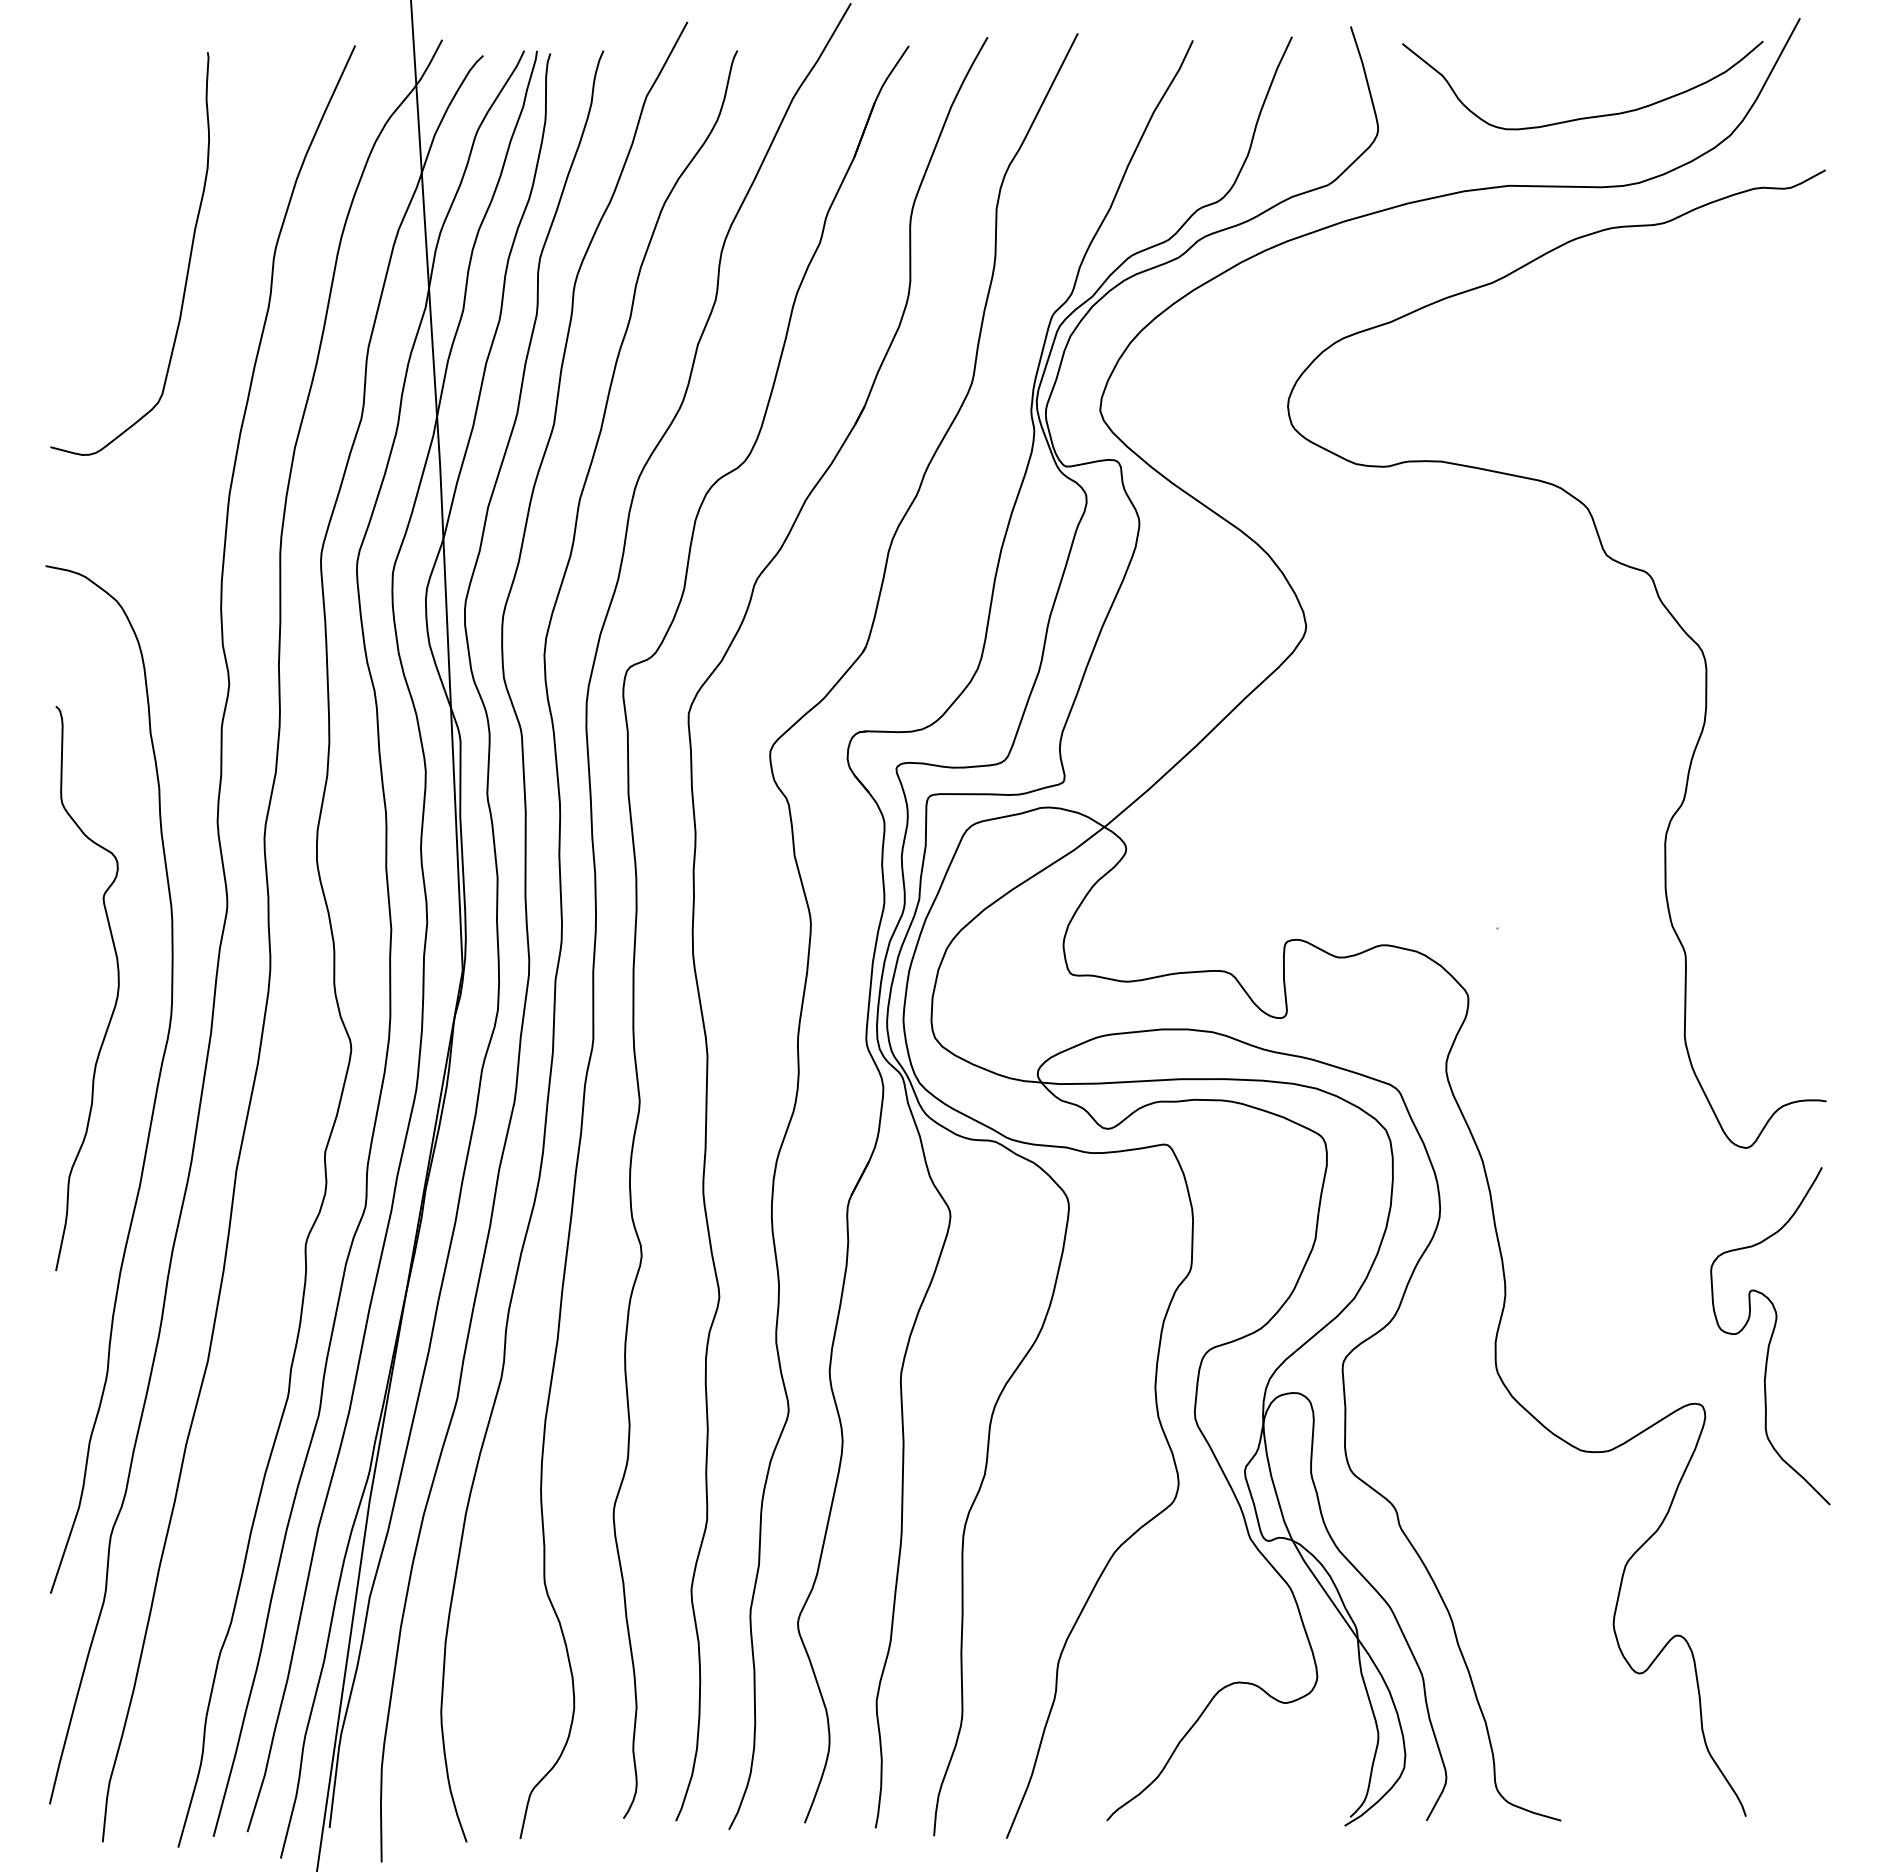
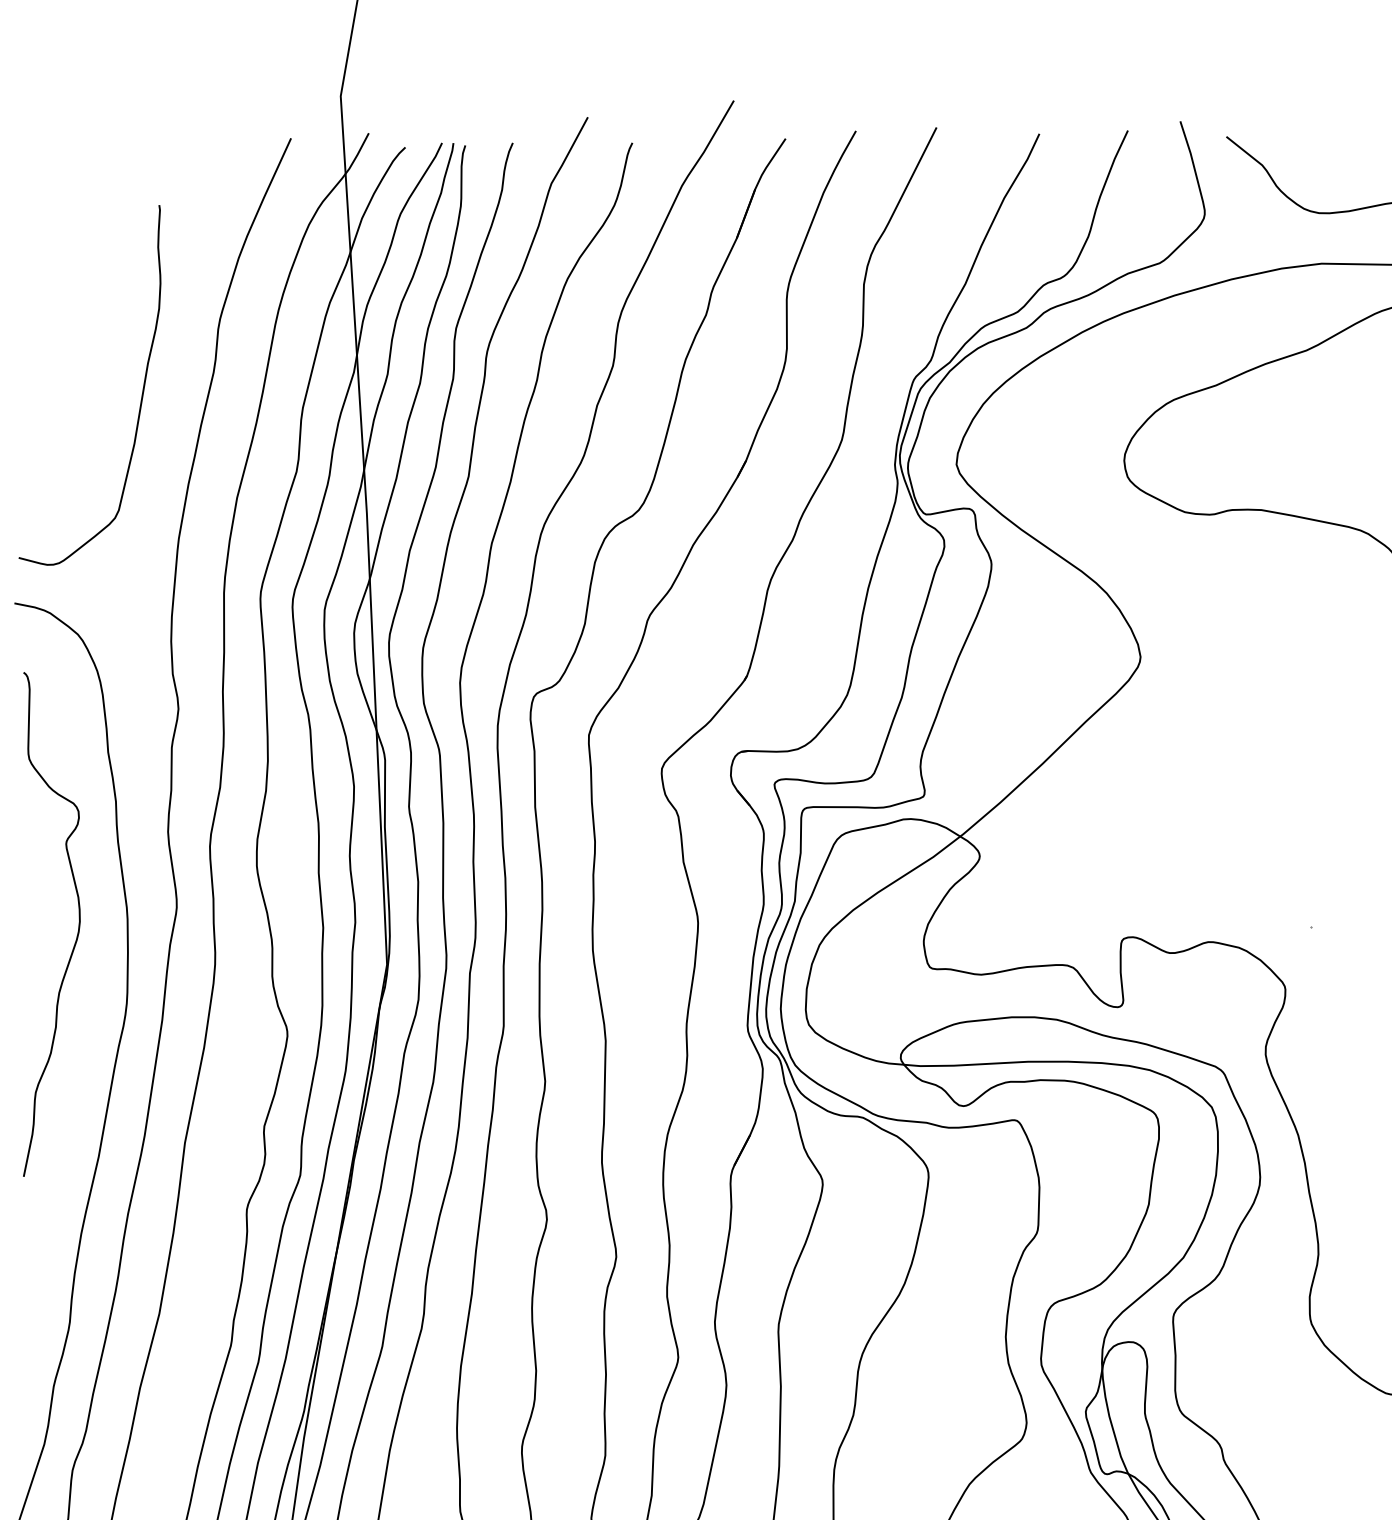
curve: (188, 261) -> (142, 392), moved
curve: (116, 995) -> (77, 930), moved

